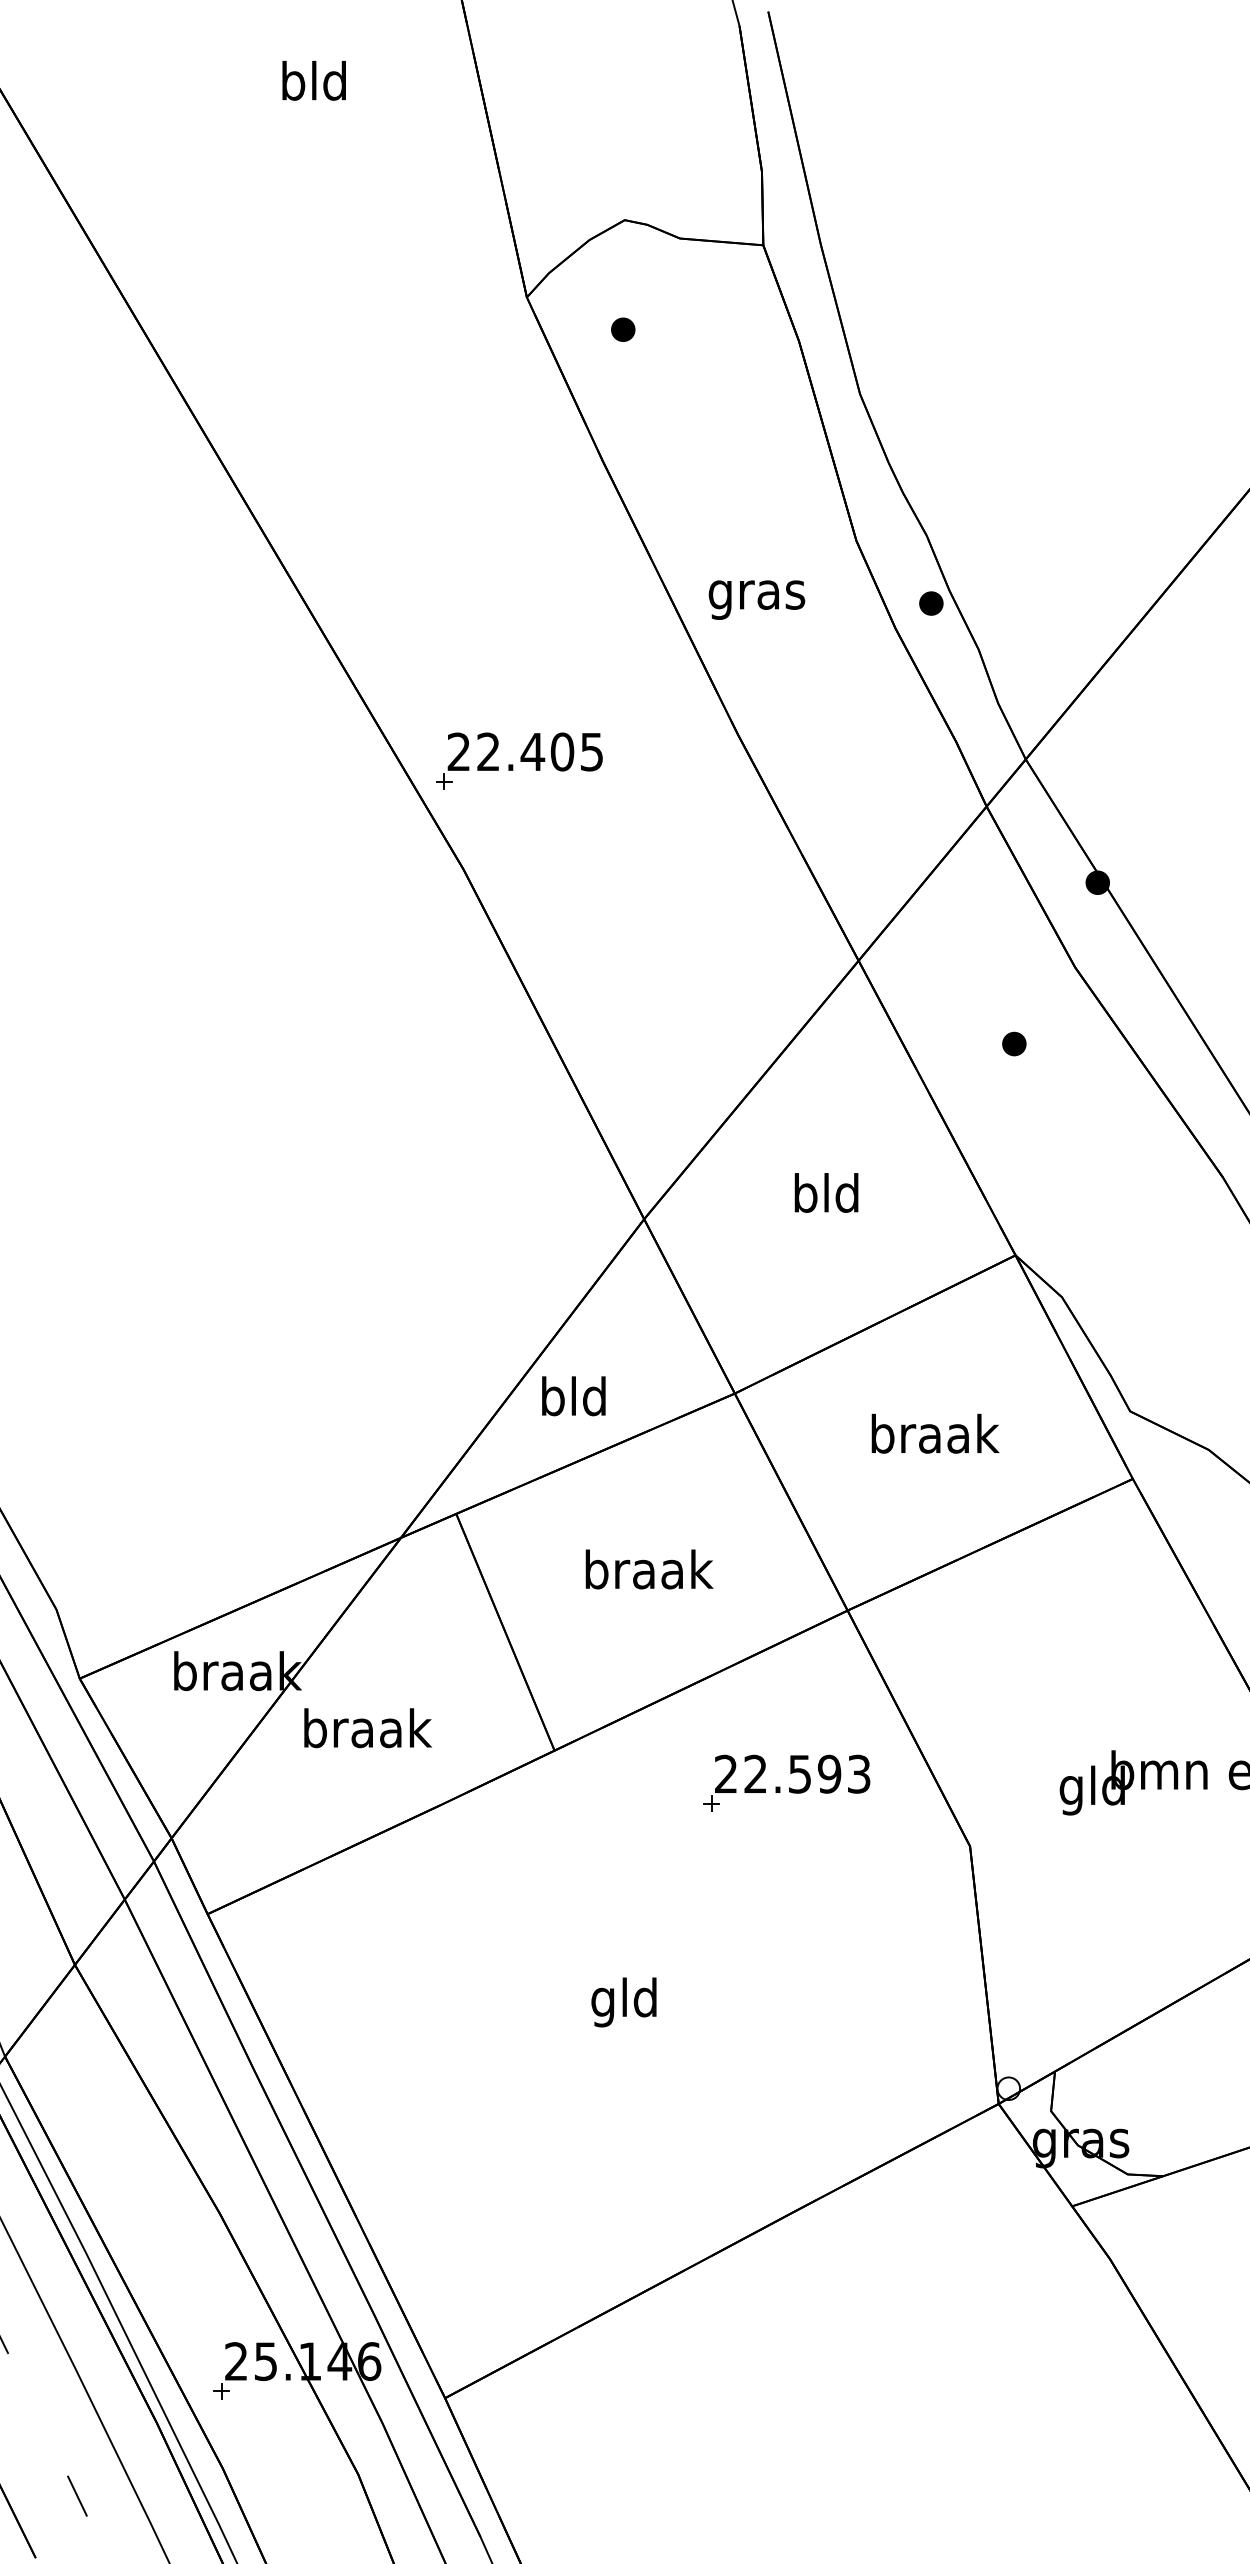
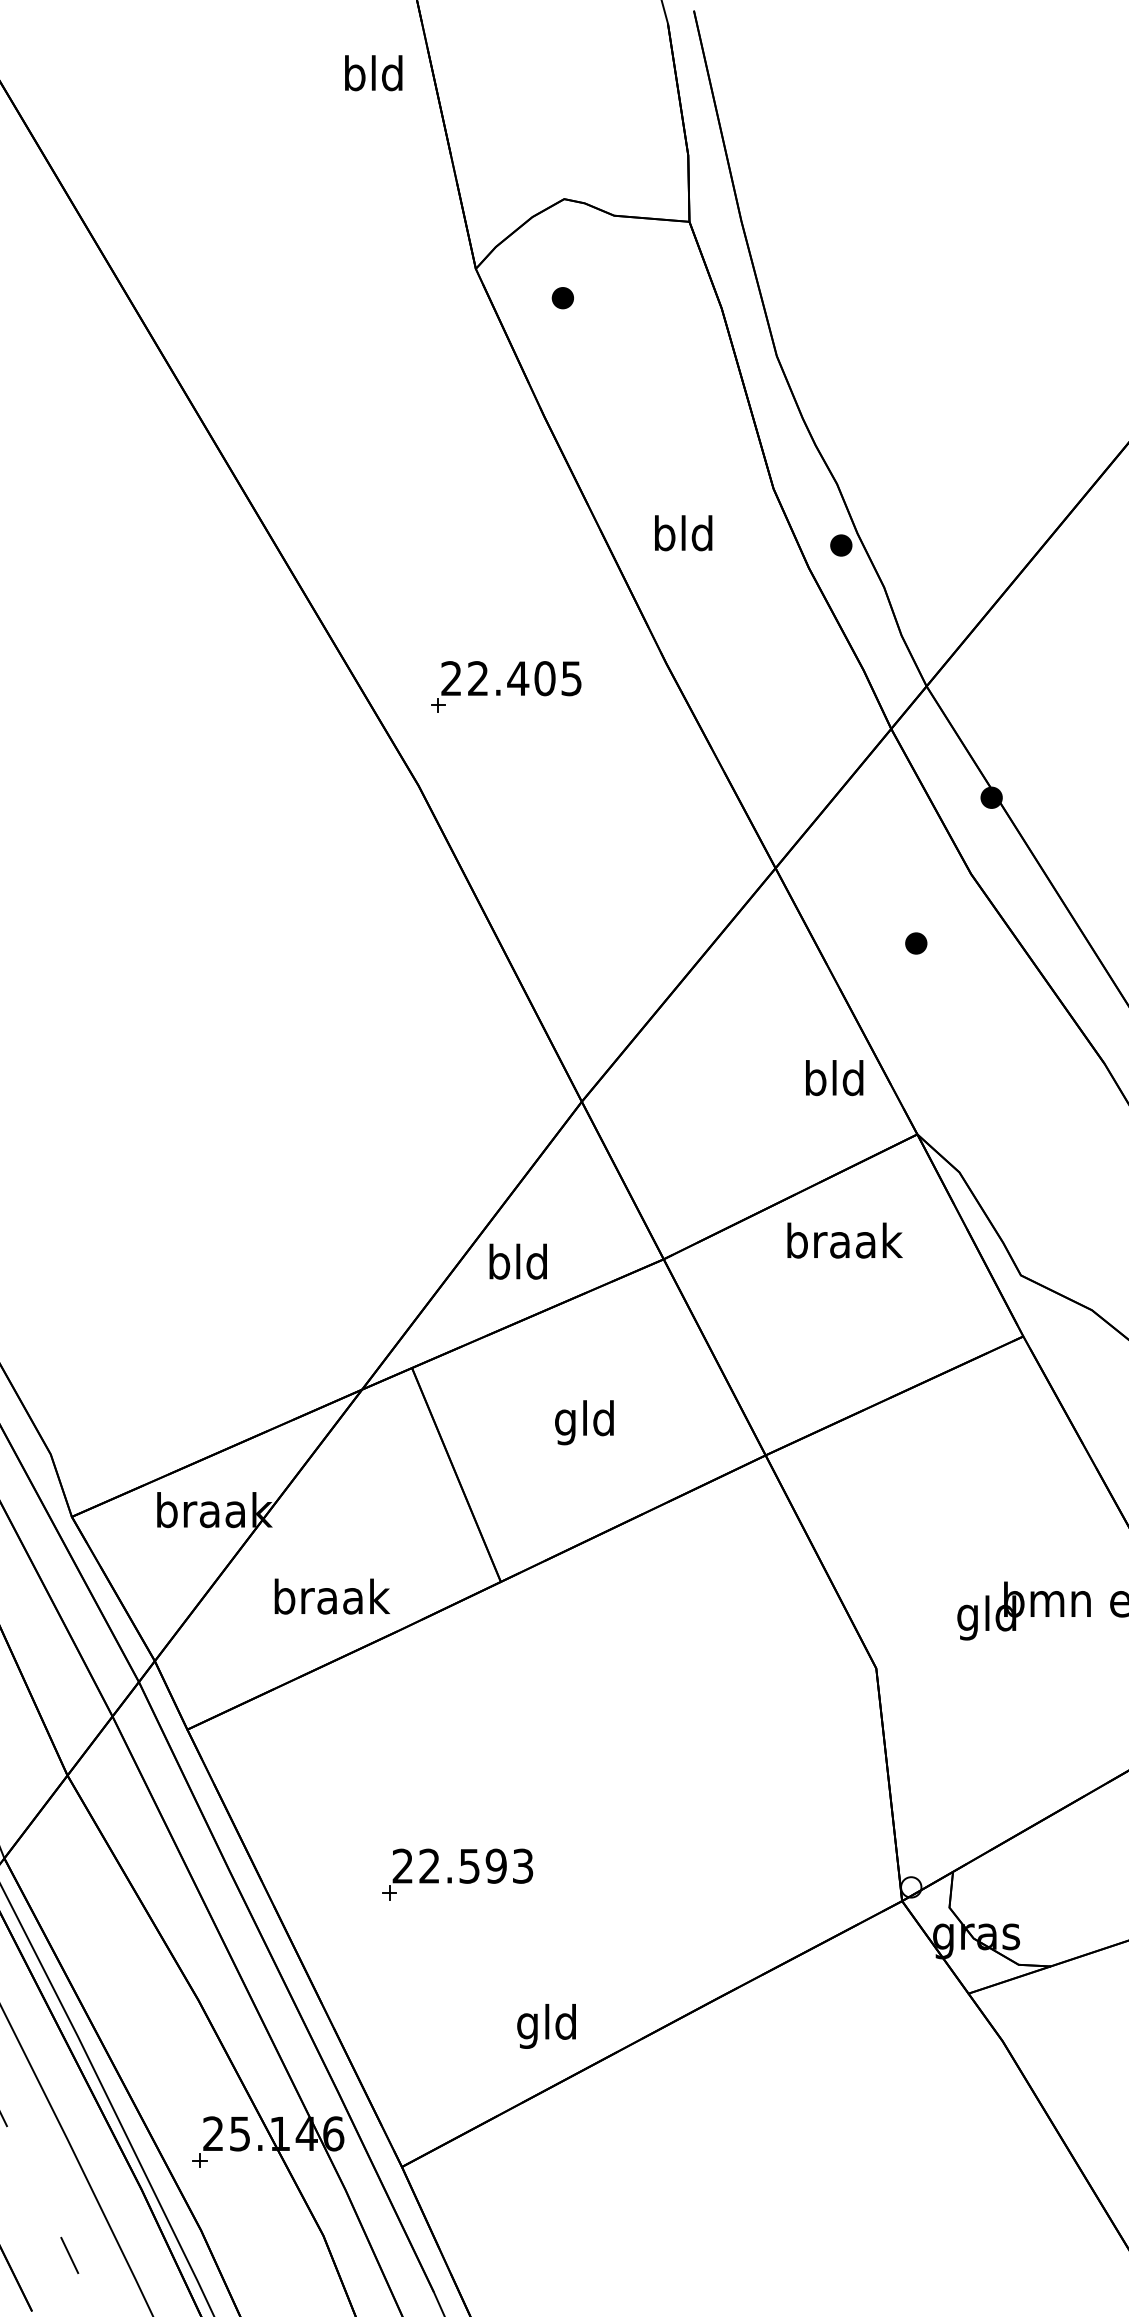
text: (313, 81) -> (373, 73), moved
text: (756, 594) -> (683, 537), gras -> bld
part: (519, 760) -> (506, 686), moved
text: (826, 1193) -> (834, 1078), moved
text: (934, 1433) -> (844, 1240), moved
text: (649, 1574) -> (586, 1422), braak -> gld
text: (367, 1728) -> (331, 1596), moved
part: (786, 1783) -> (457, 1874), moved
text: (623, 2002) -> (546, 2026), moved

